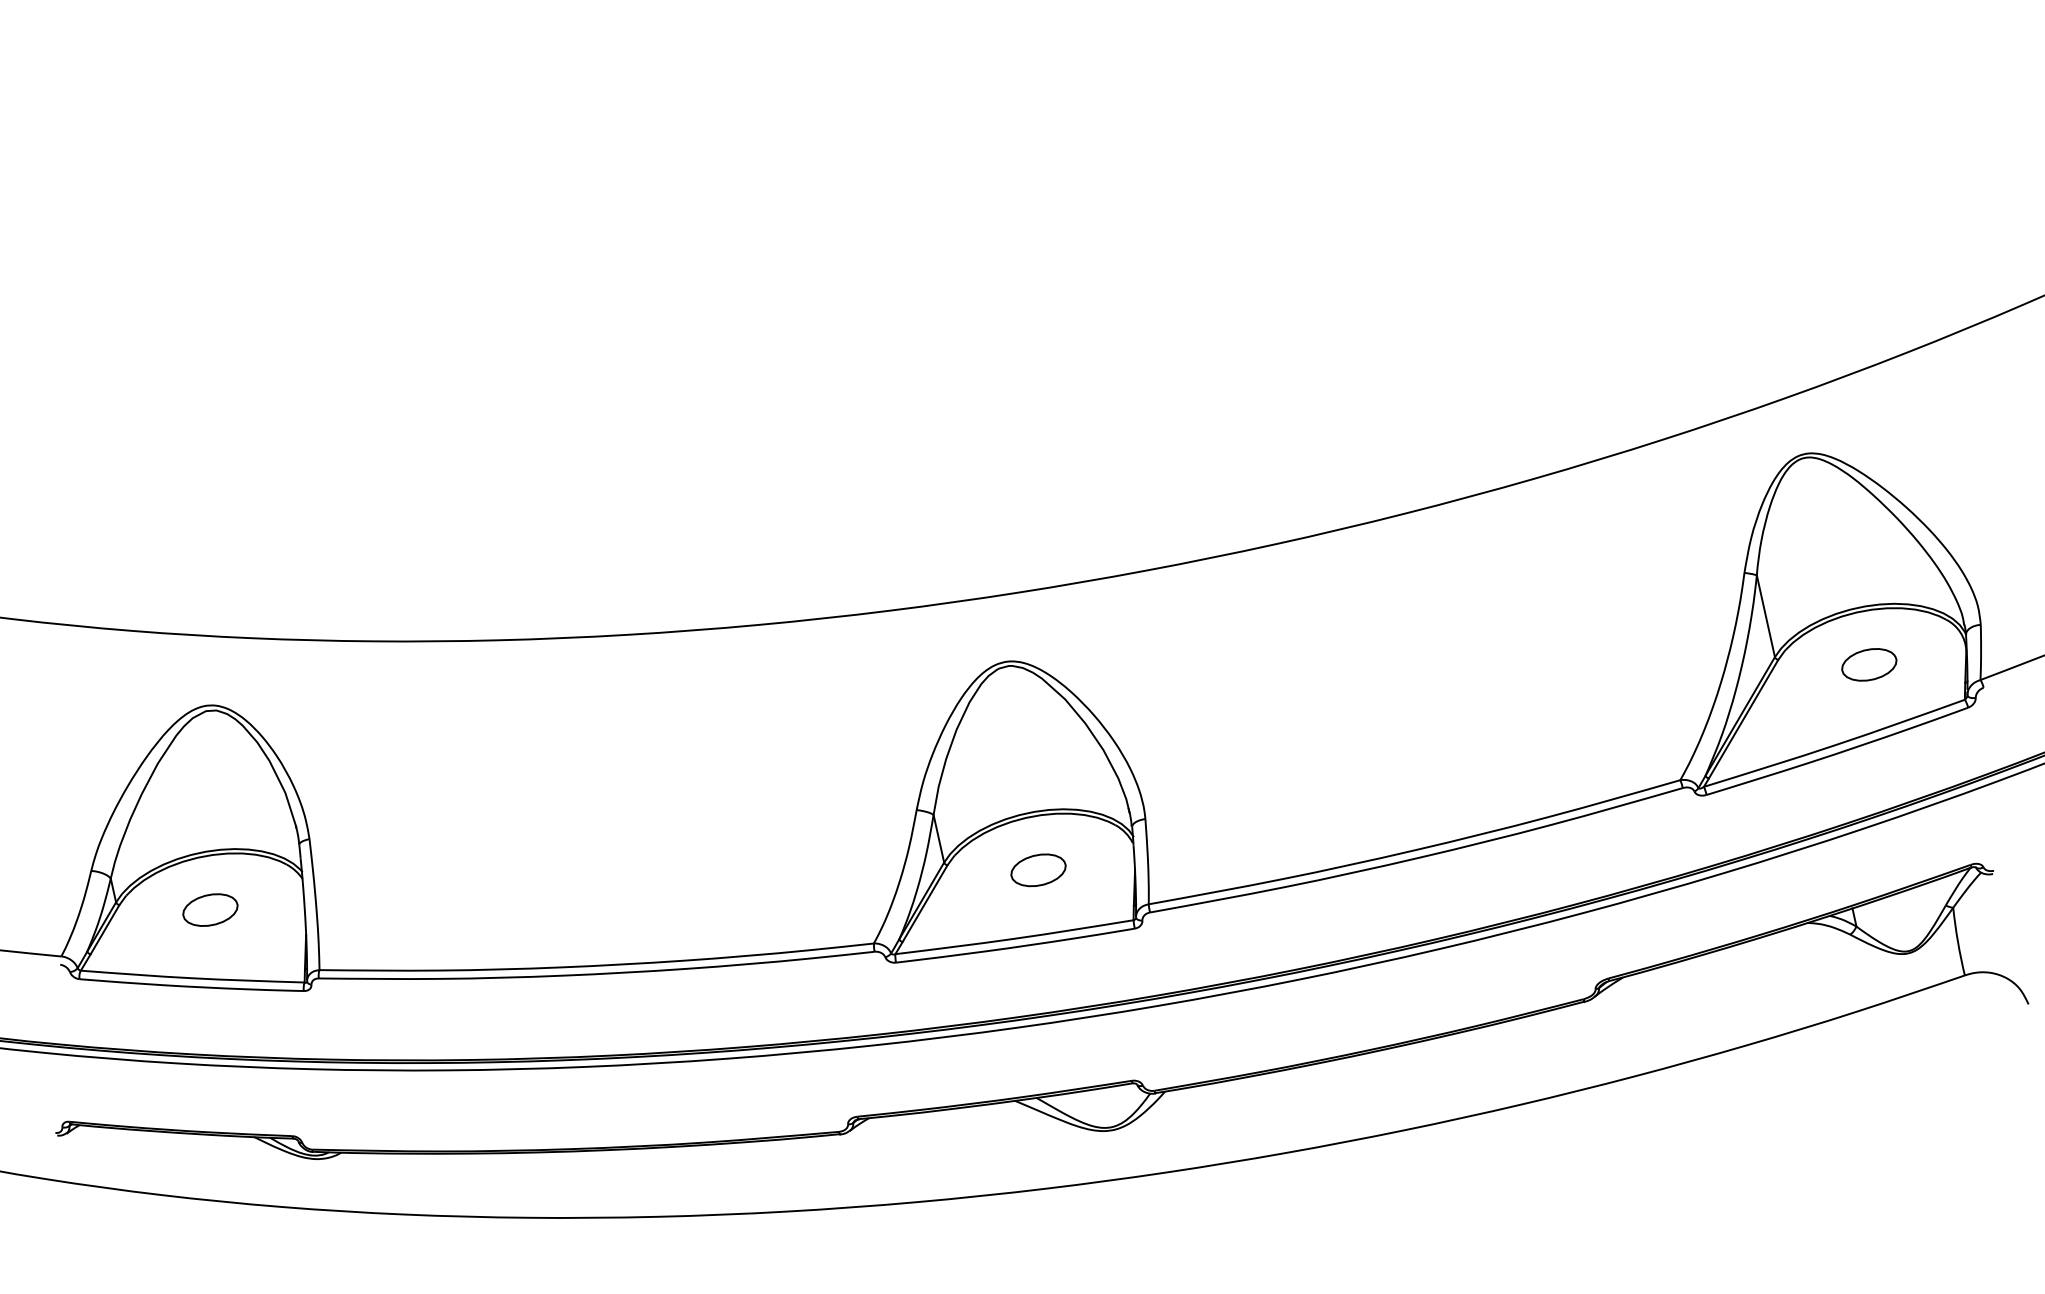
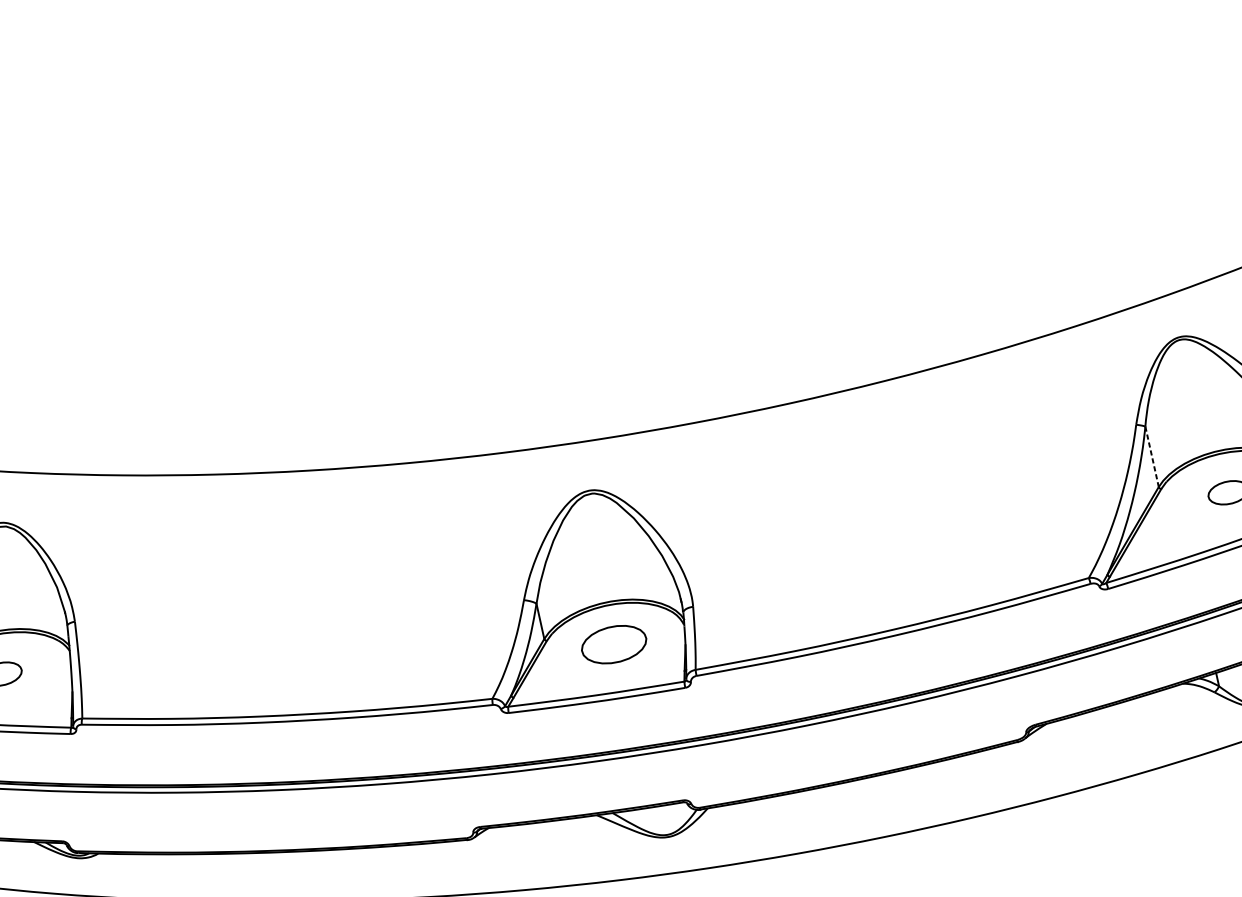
line: (1765, 616) -> (1151, 456), solid -> dashed
part: (1038, 870) -> (614, 644), size x1.6

